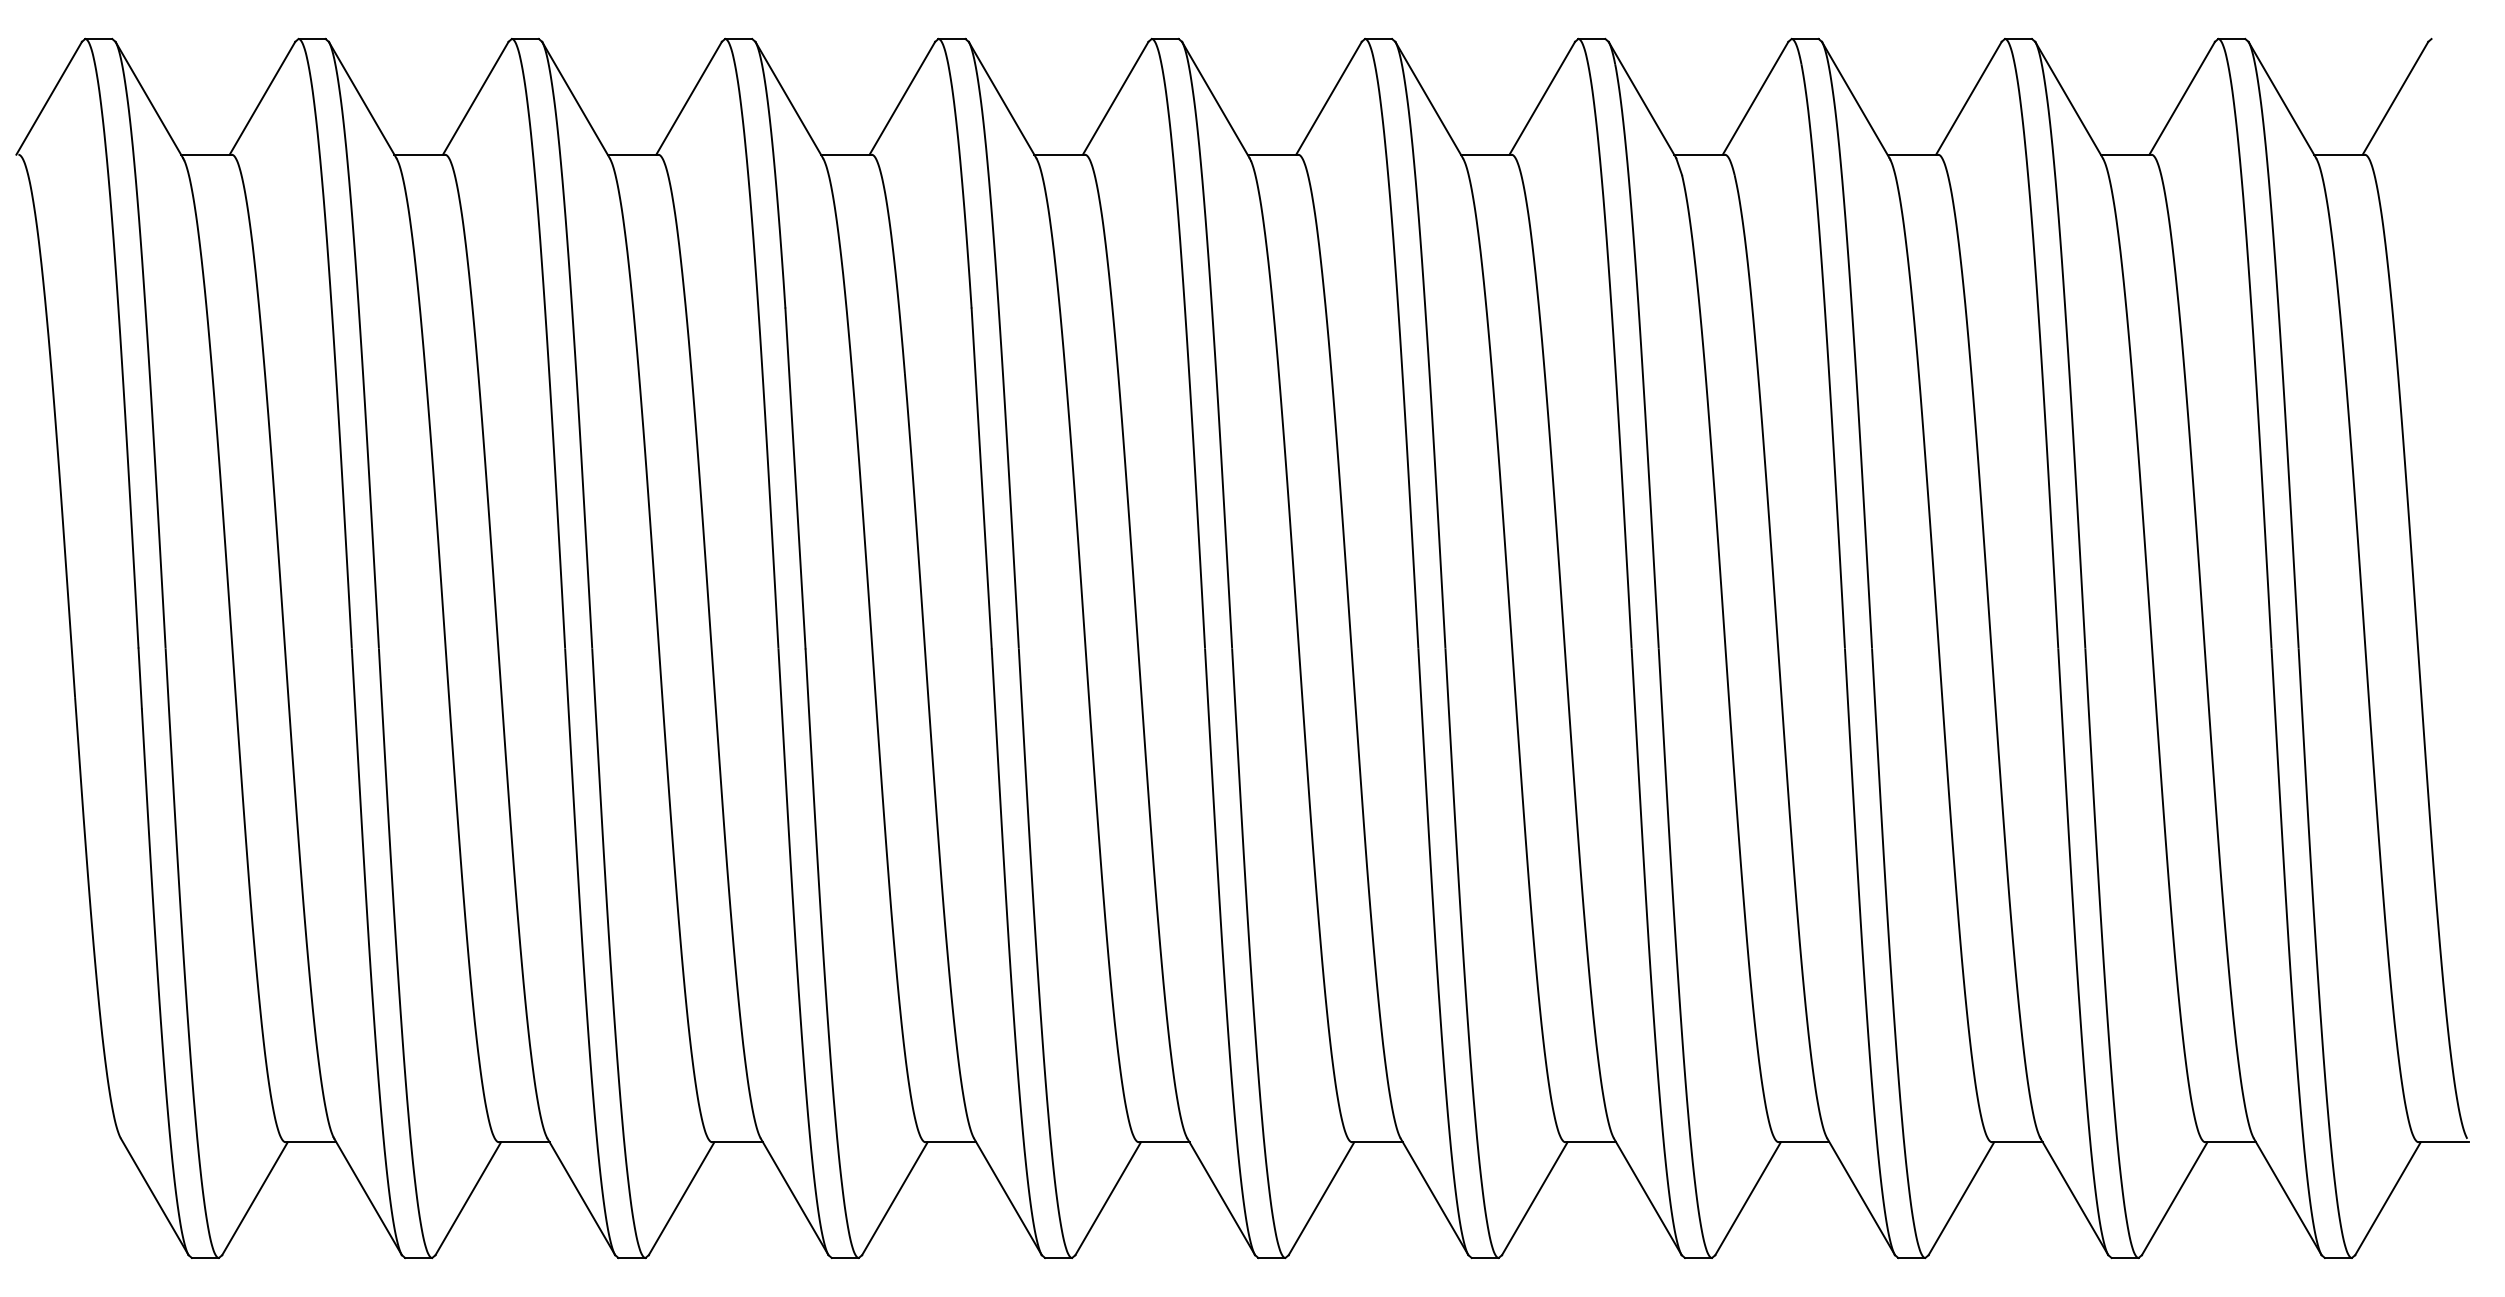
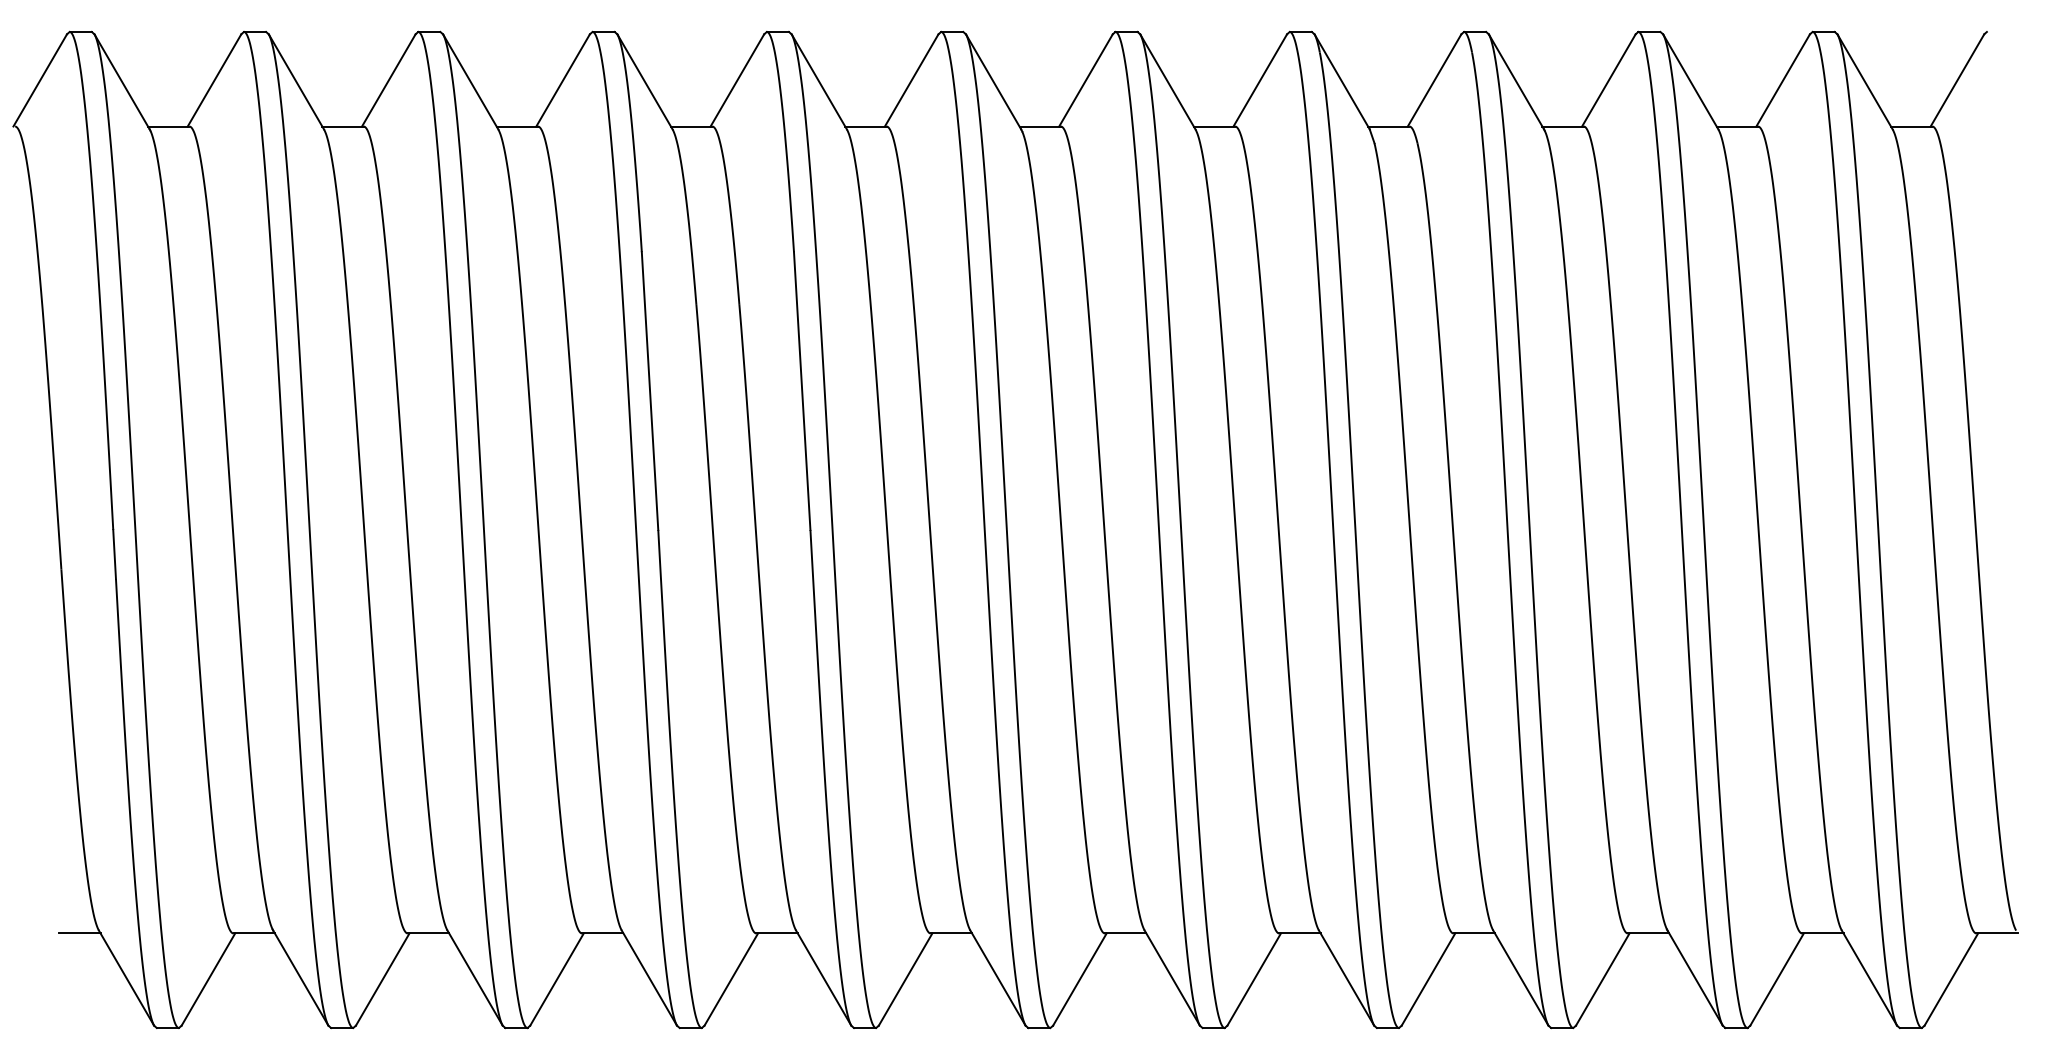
line: (97, 1142) -> (79, 933), added

